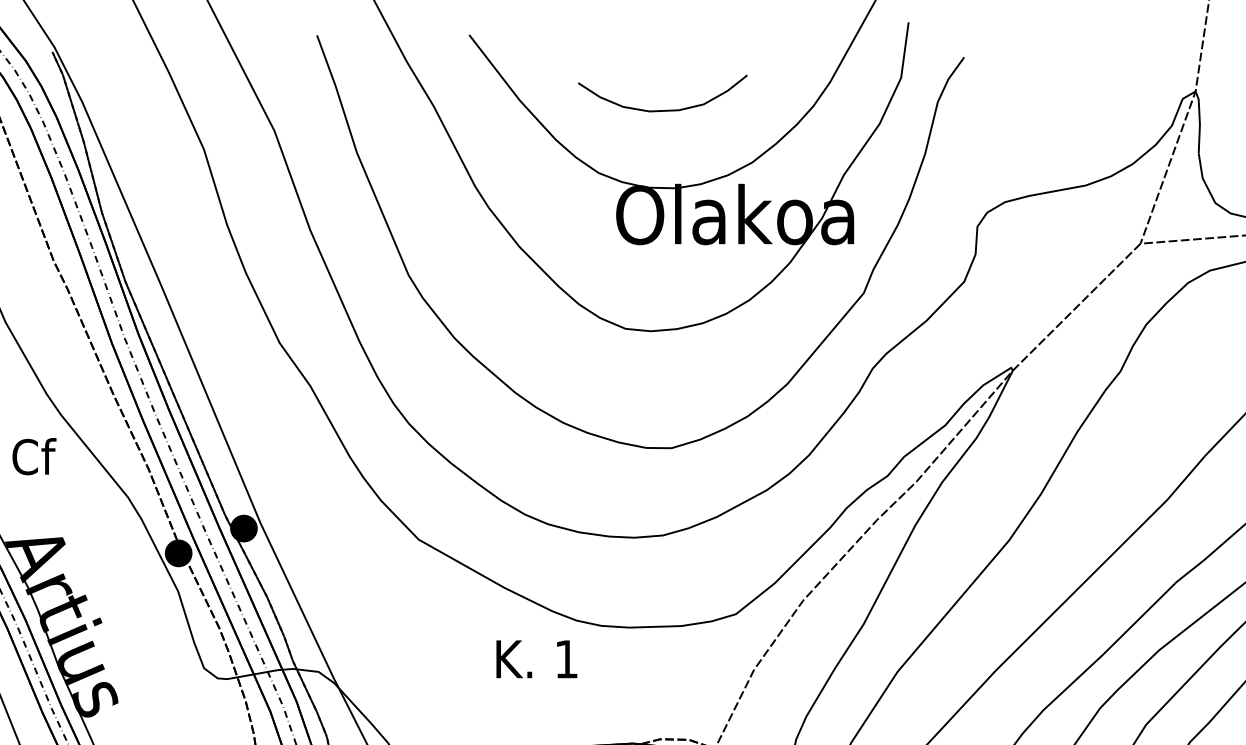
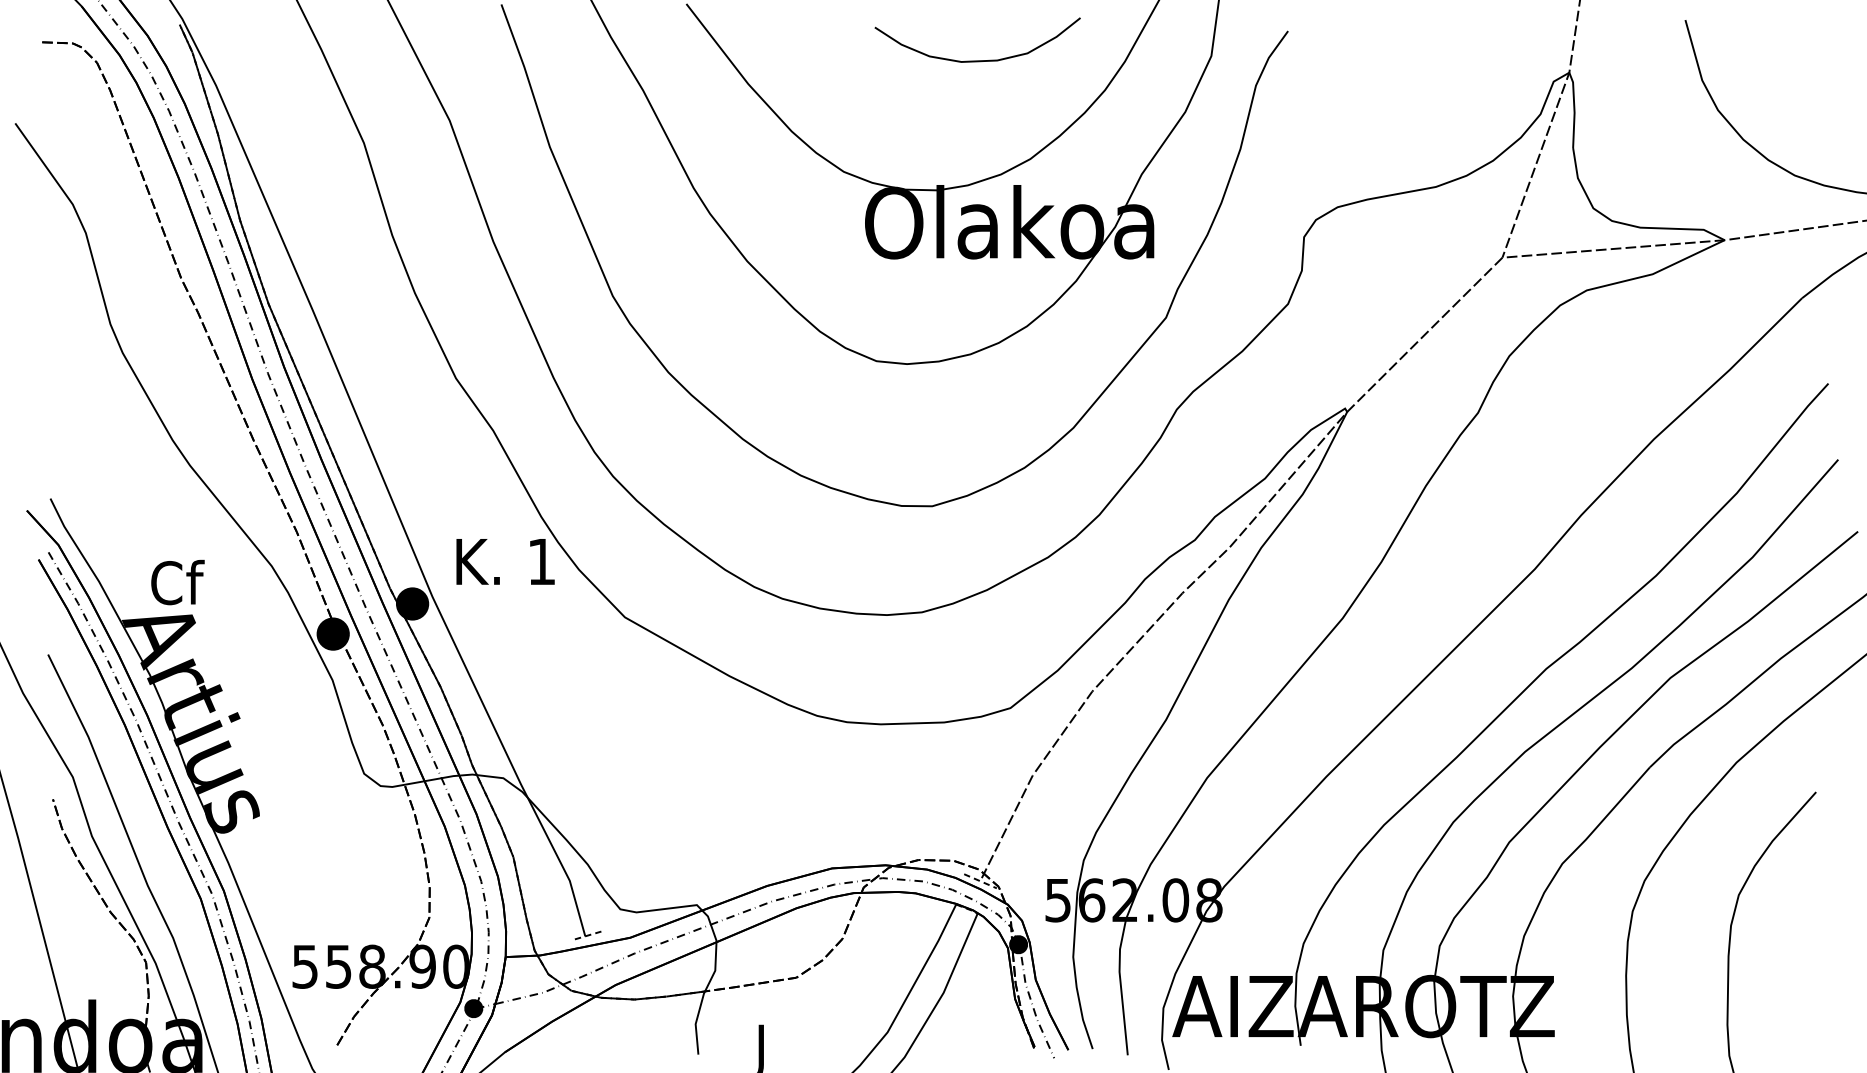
curve: (662, 110) -> (977, 60), moved
text: (34, 456) -> (177, 582), moved
text: (536, 658) -> (505, 561), moved

